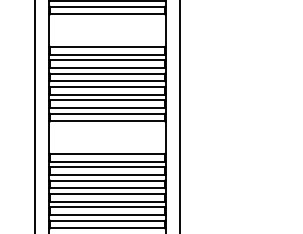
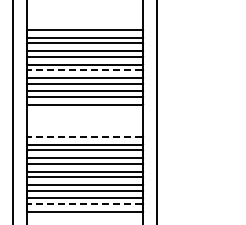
line: (107, 86) -> (85, 69), solid -> dashed
line: (107, 153) -> (85, 136), solid -> dashed
line: (107, 220) -> (85, 203), solid -> dashed

